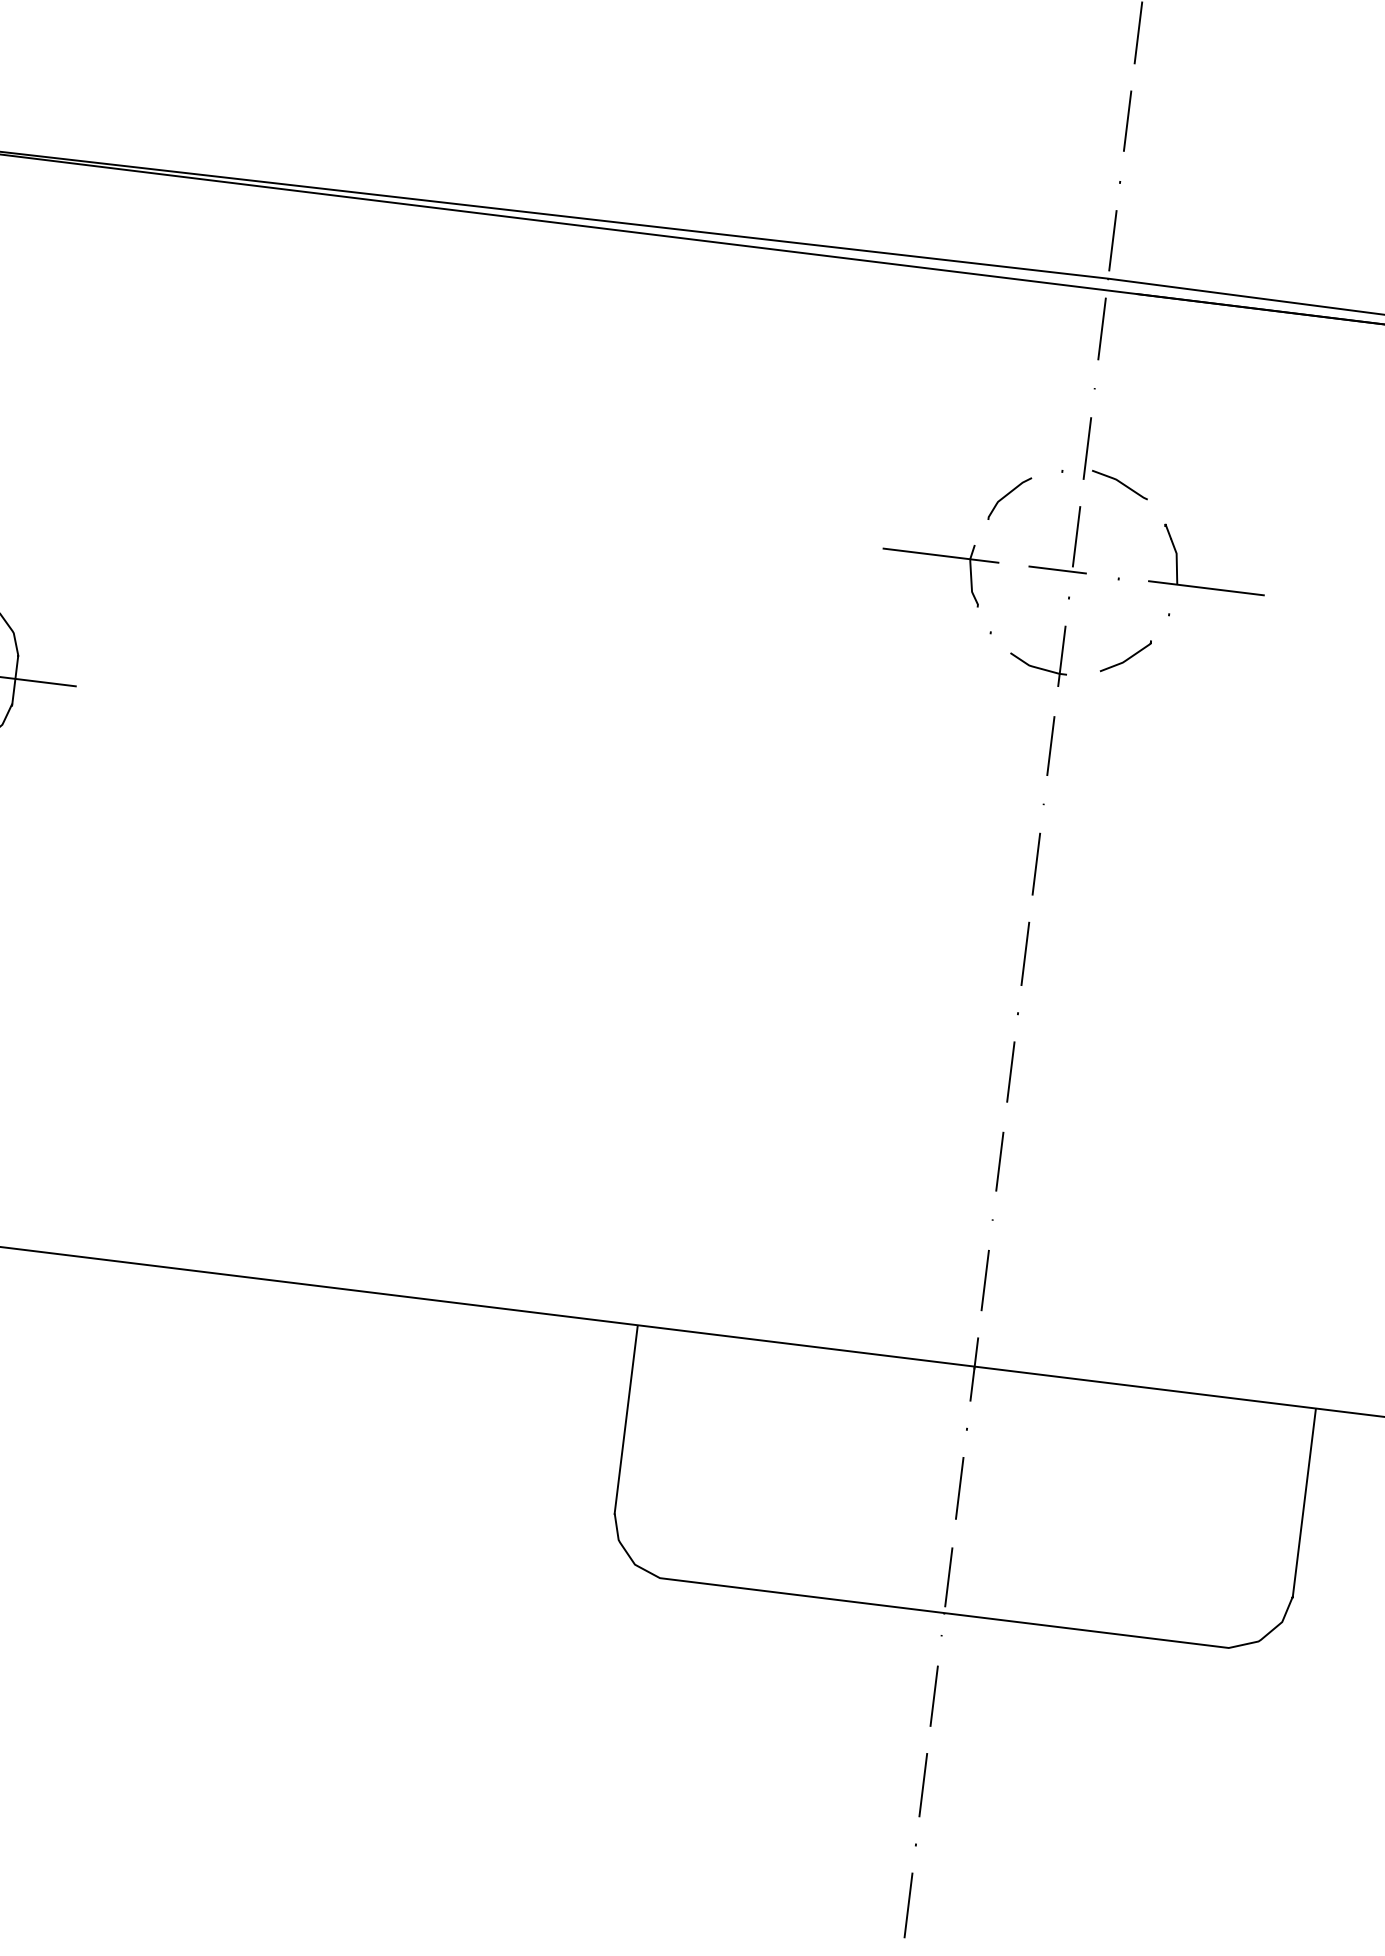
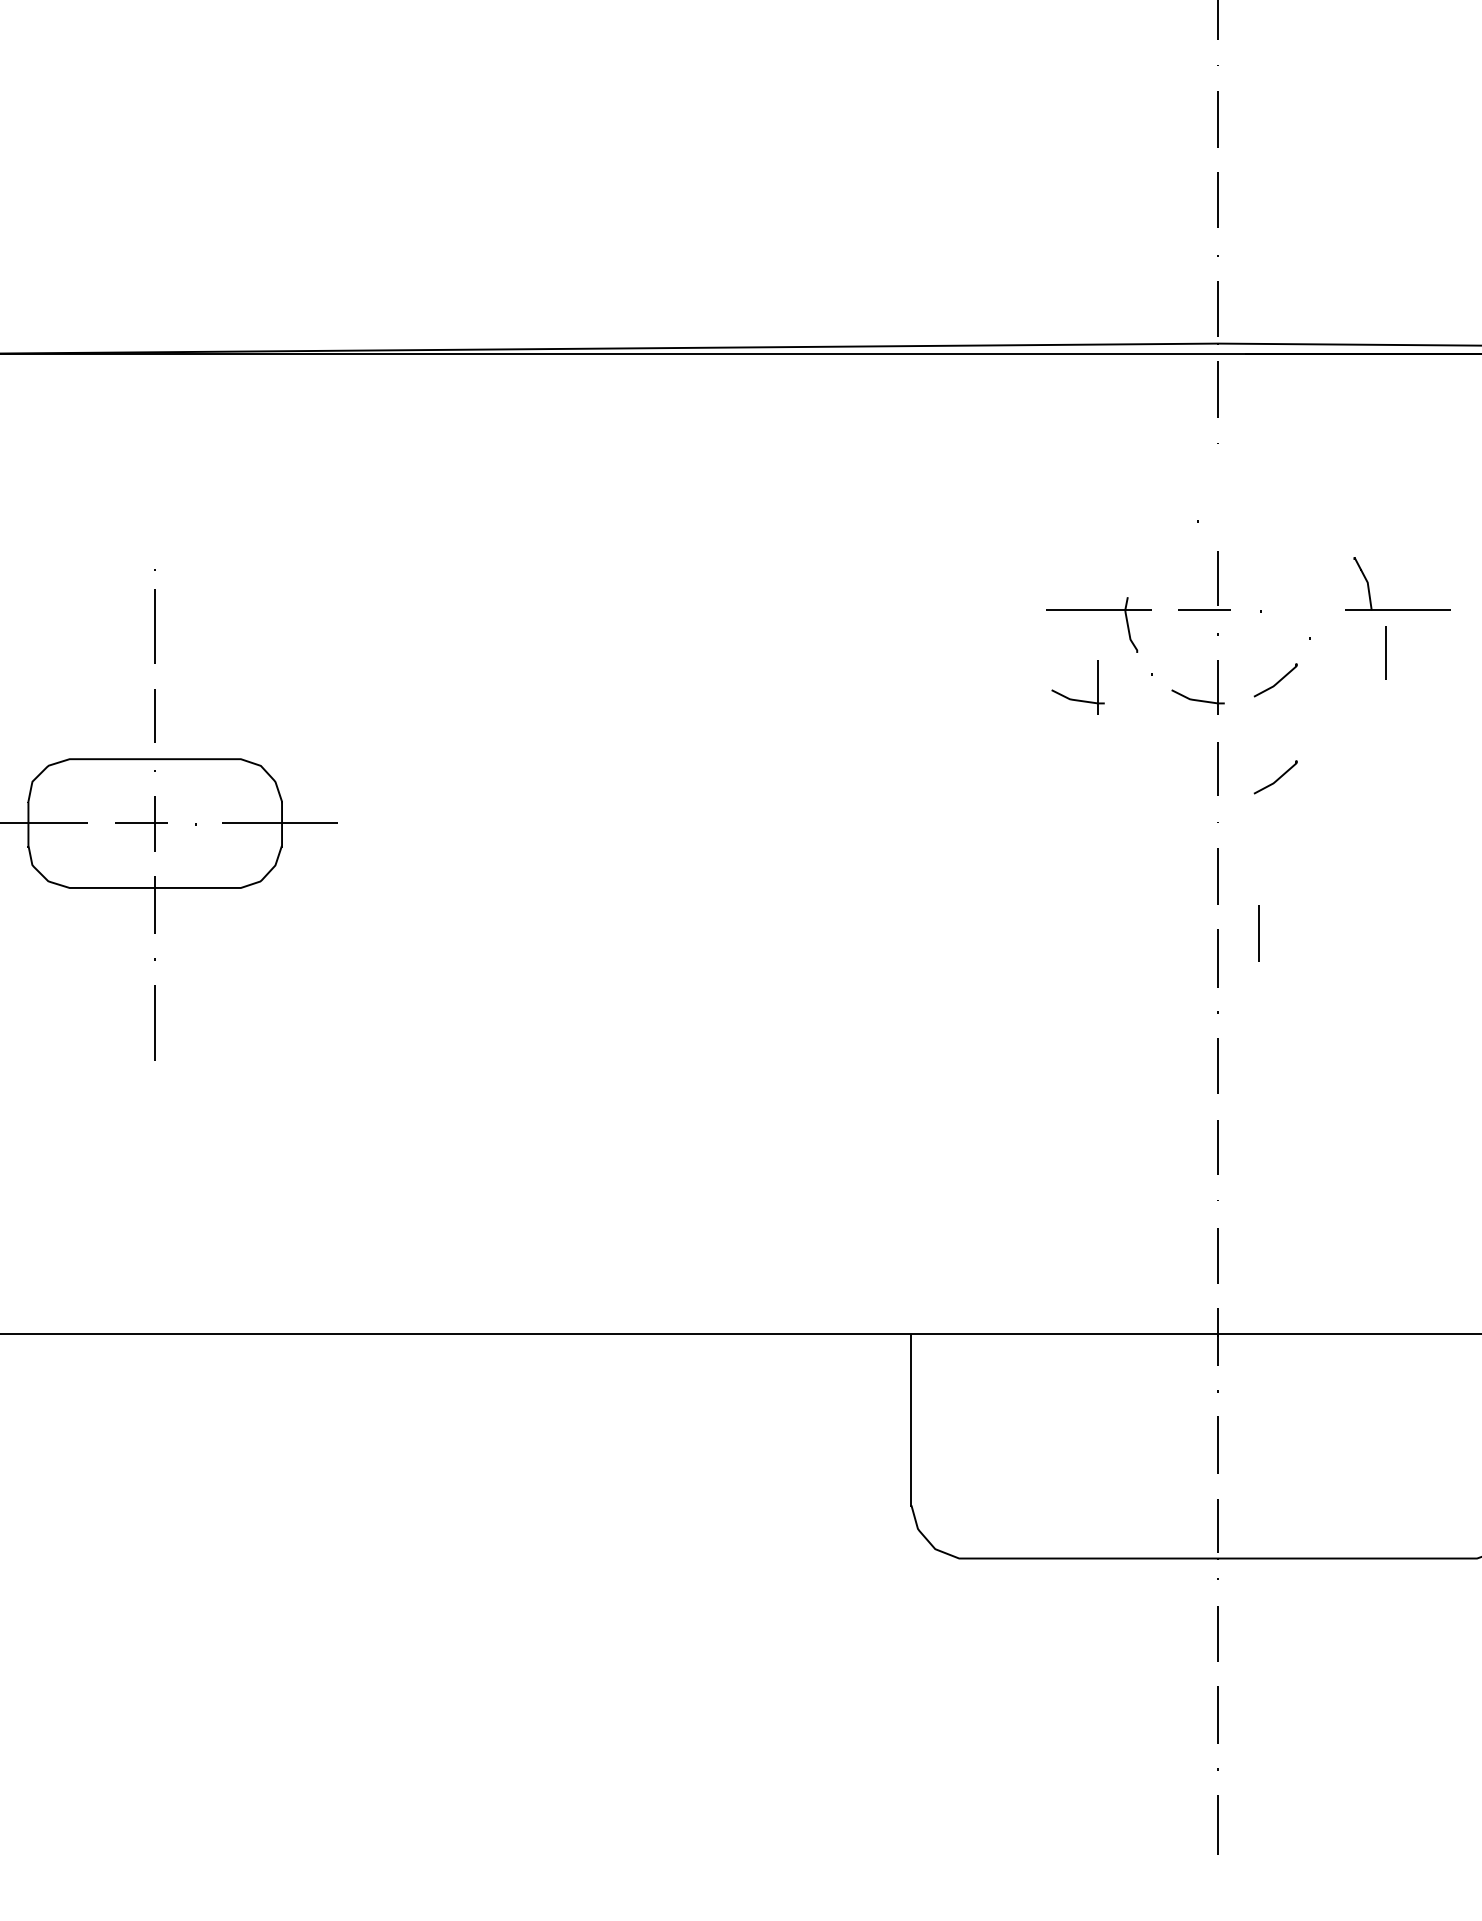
part: (1111, 476) -> (1242, 520), removed
curve: (1007, 495) -> (1151, 549), removed
part: (1205, 587) -> (1397, 609), moved
line: (1250, 640) -> (1385, 652), added
part: (905, 650) -> (1077, 699), added
curve: (1114, 764) -> (1277, 778), added
line: (1073, 932) -> (1258, 933), added

